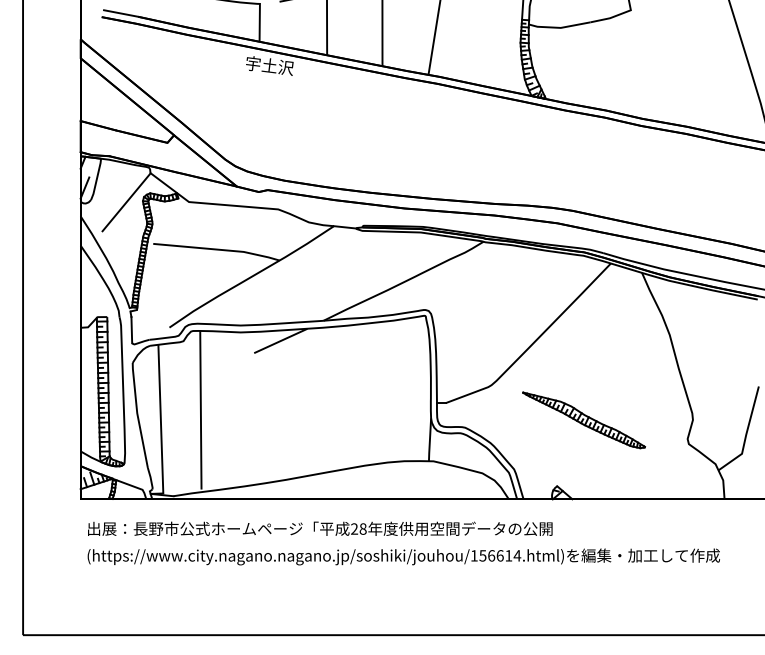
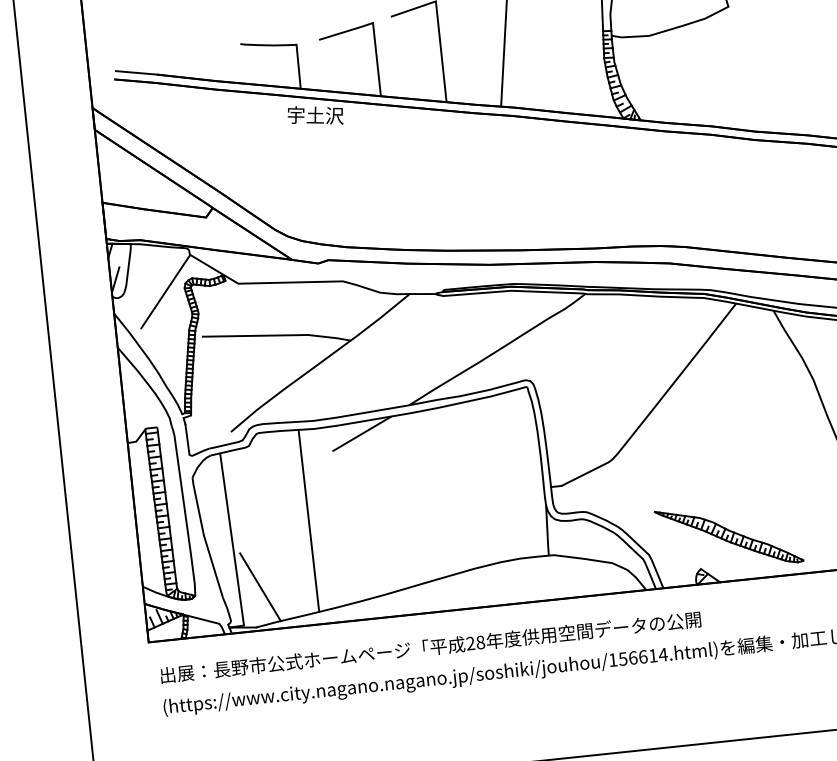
line: (200, 409) -> (308, 520), moved
part: (583, 420) -> (728, 537), moved
line: (180, 461) -> (260, 586), added

